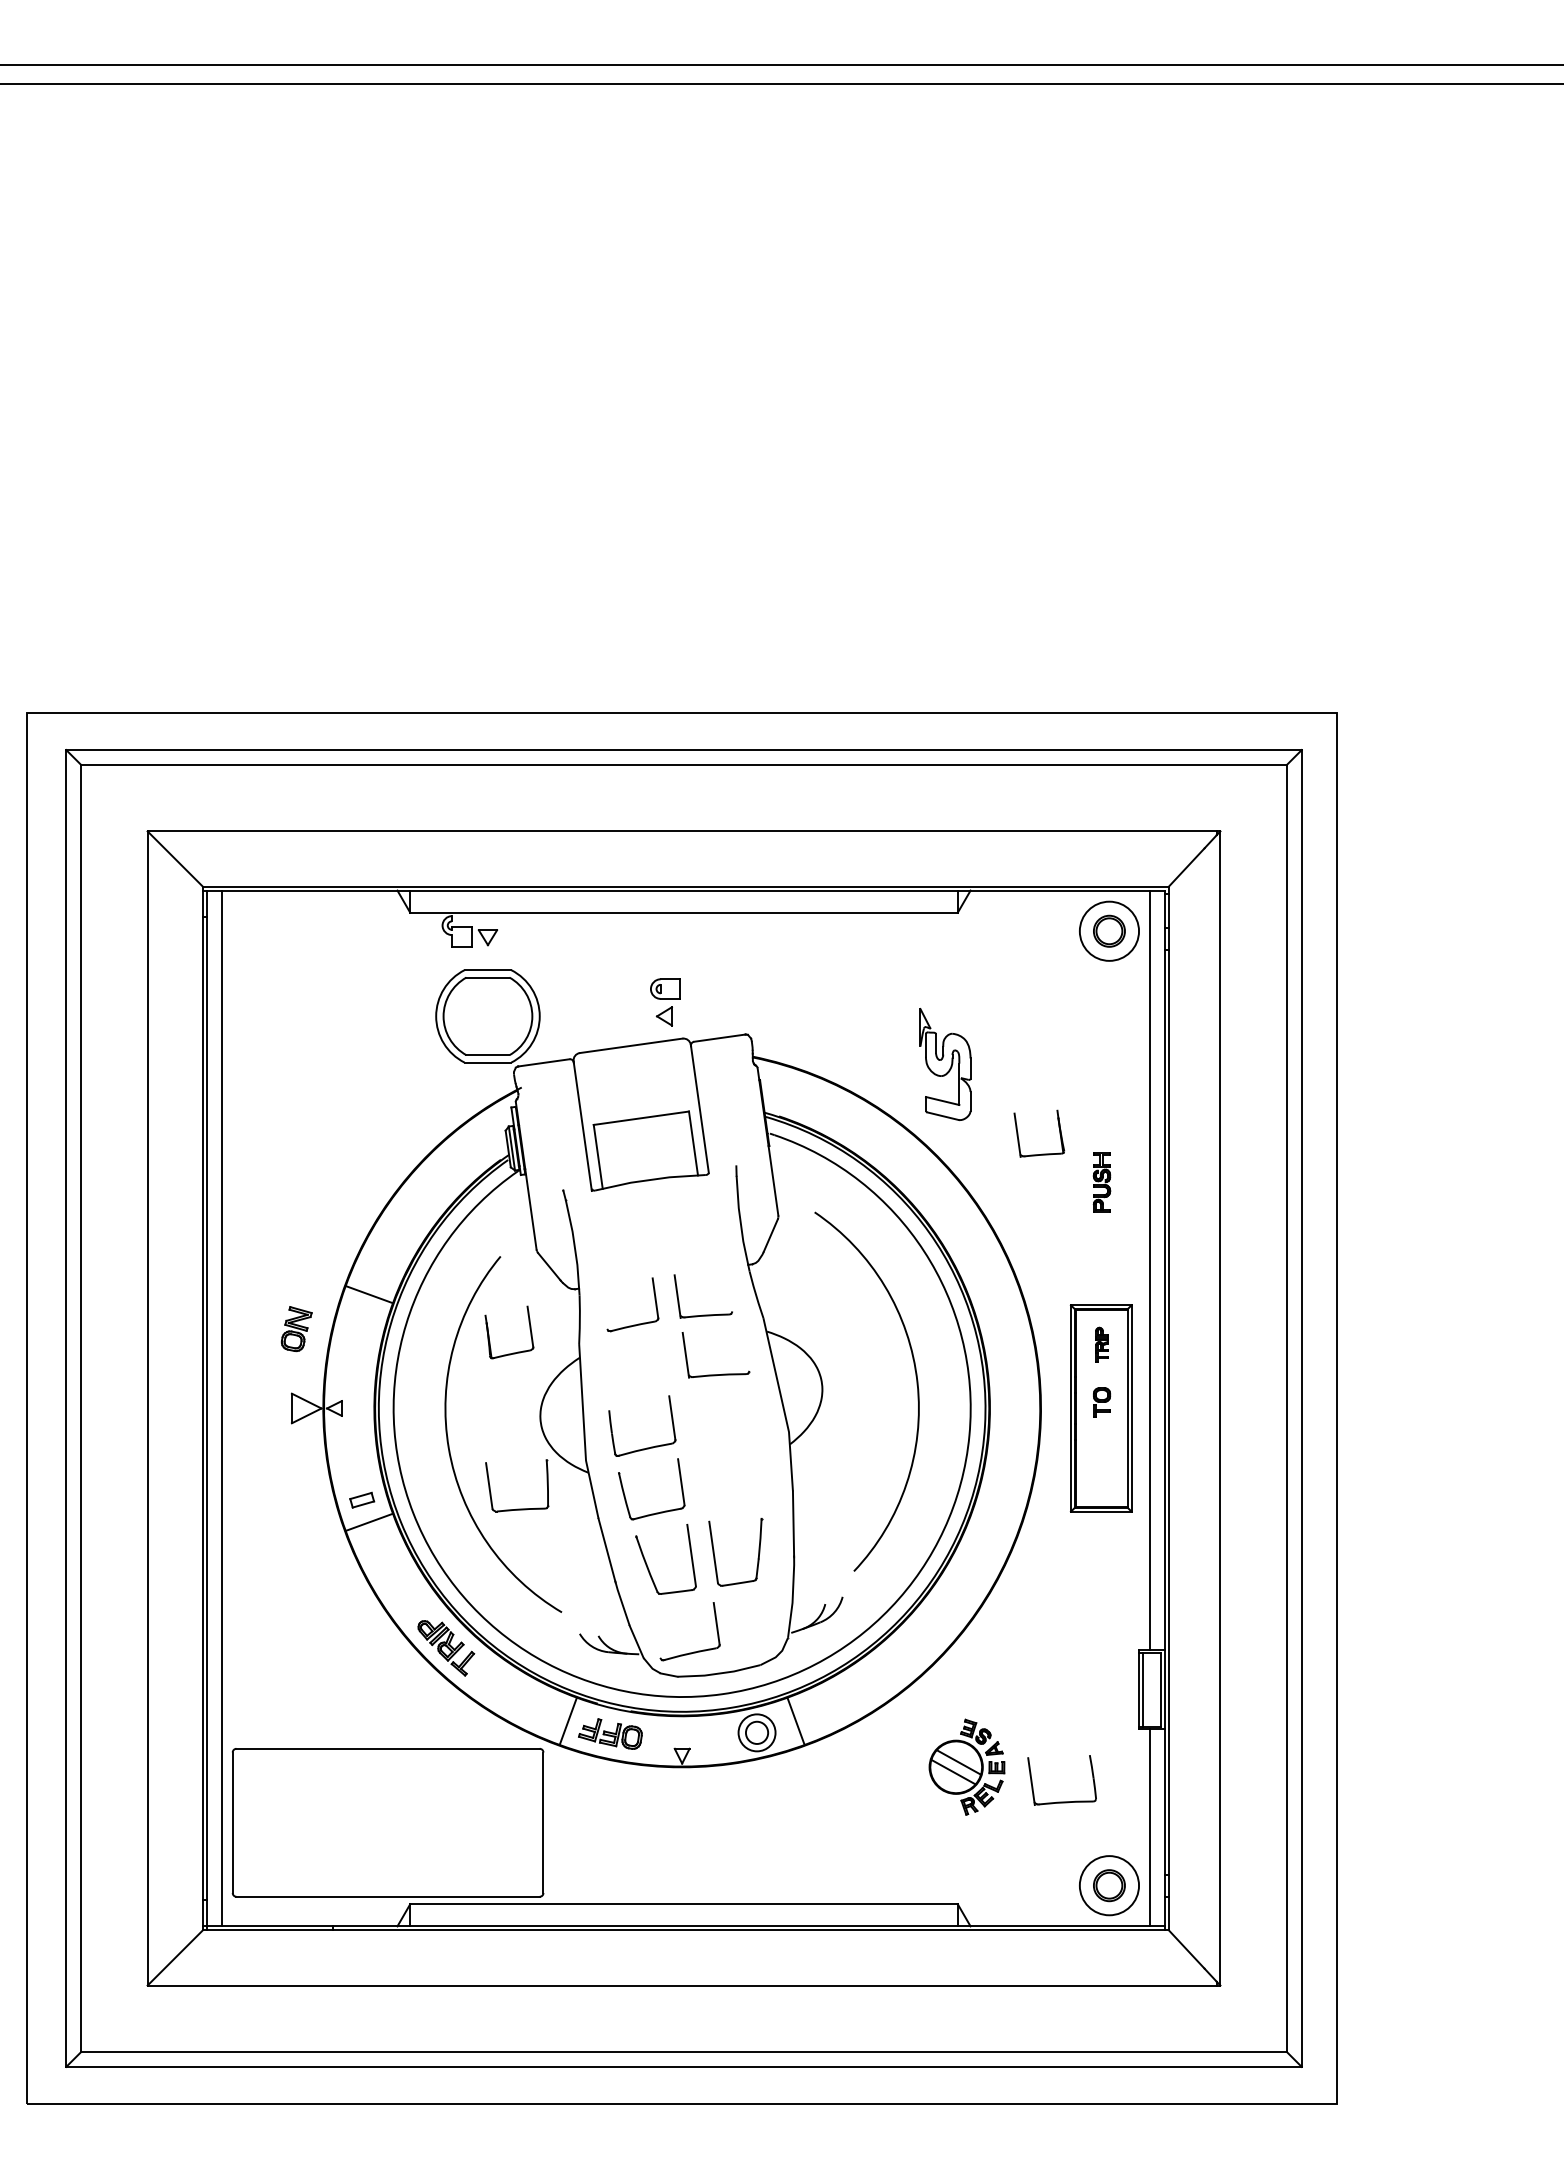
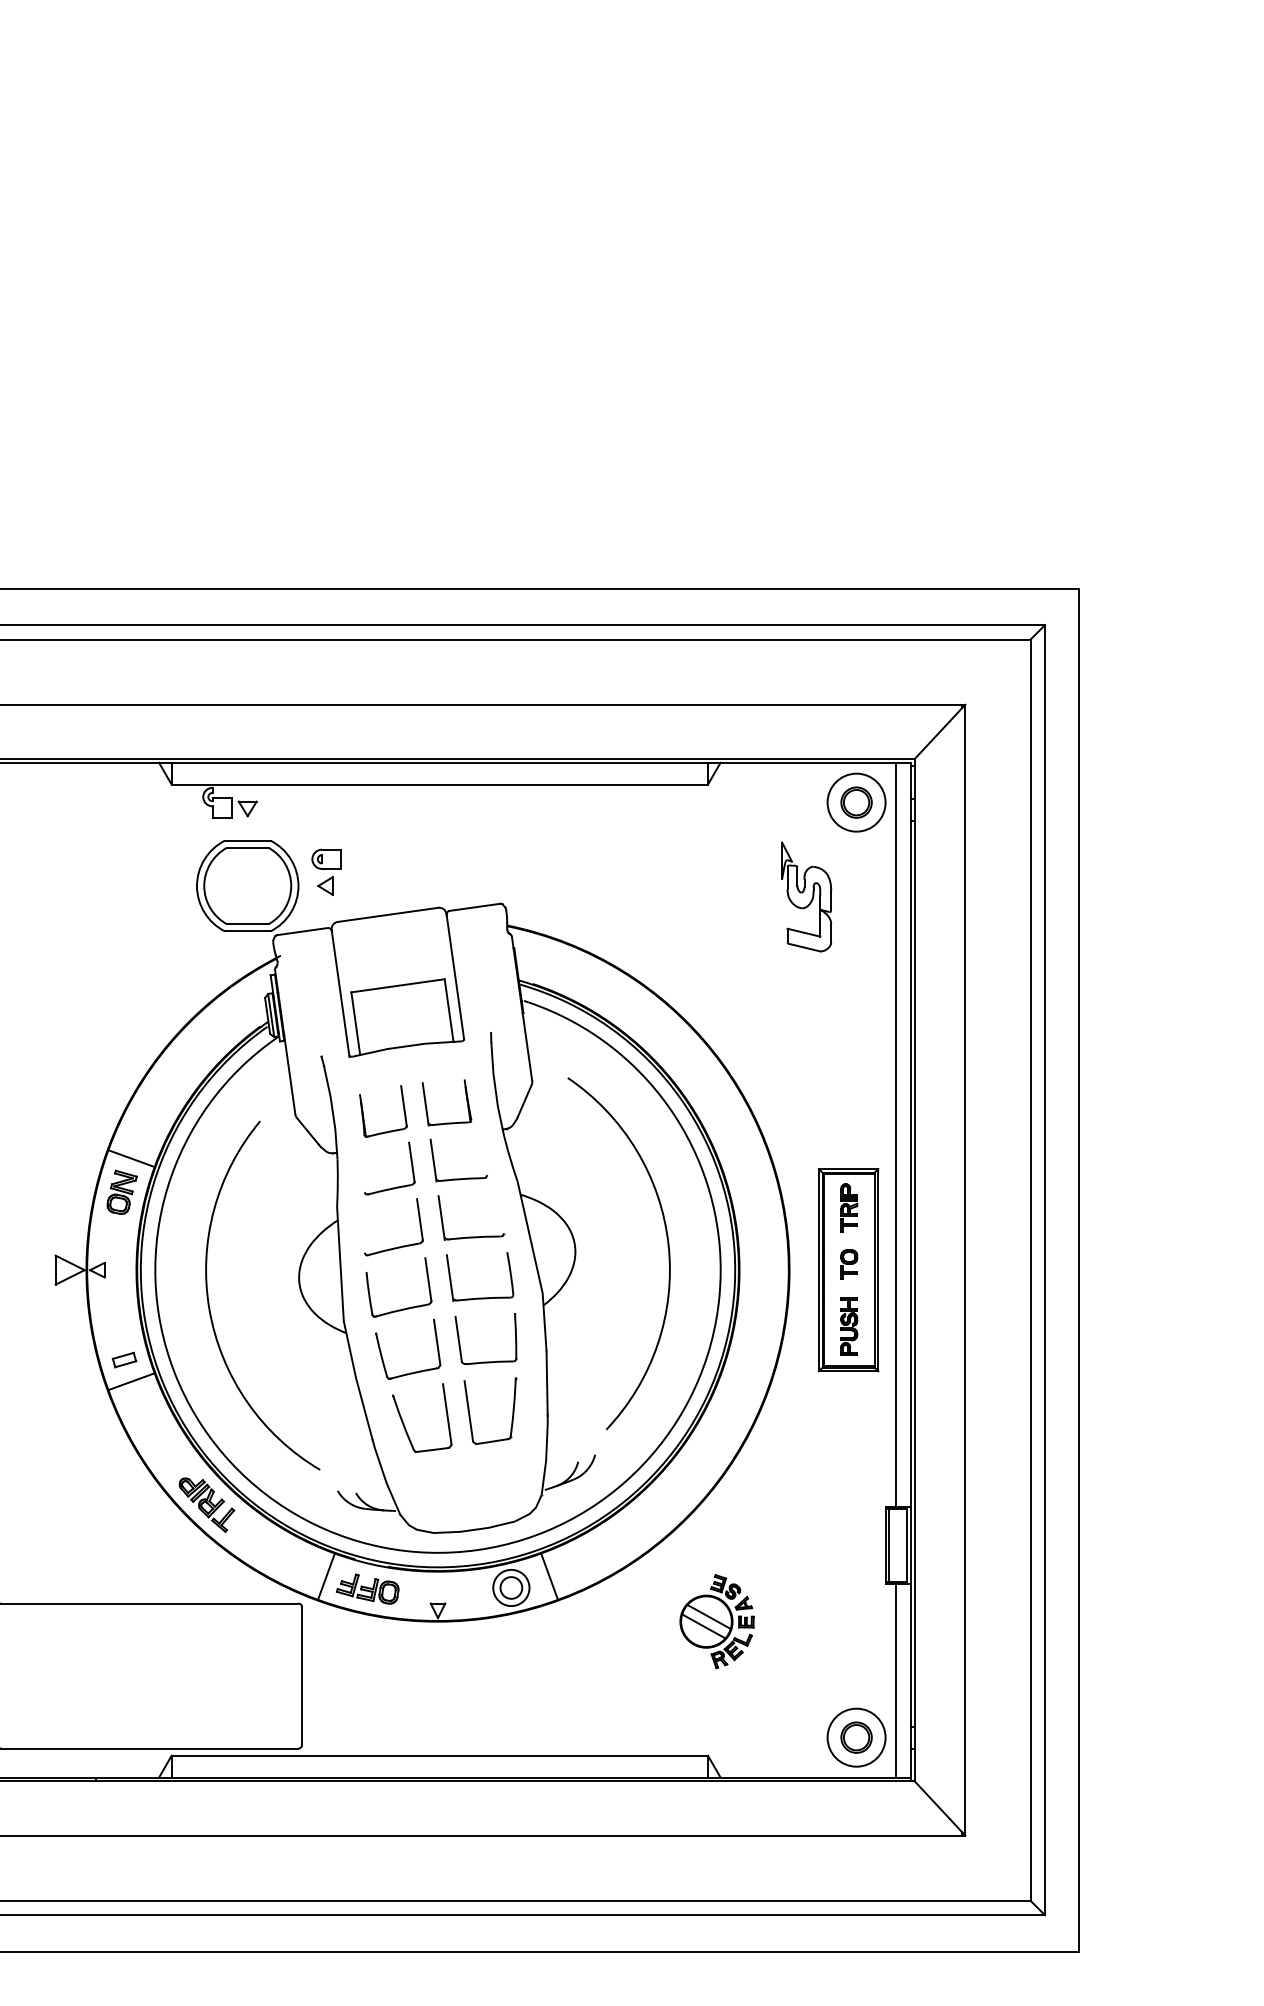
part: (665, 1002) -> (326, 872), moved
part: (945, 1064) -> (806, 896), moved
part: (1019, 1139) -> (427, 1108), moved
part: (1101, 1182) -> (848, 1326), moved
part: (296, 1329) -> (121, 1192), moved
part: (489, 1334) -> (363, 1113), moved
part: (1101, 1344) -> (848, 1207), size x1.43
part: (517, 1508) -> (486, 1361), moved
part: (693, 1651) -> (397, 1246), moved
part: (1061, 1801) -> (479, 1297), moved

